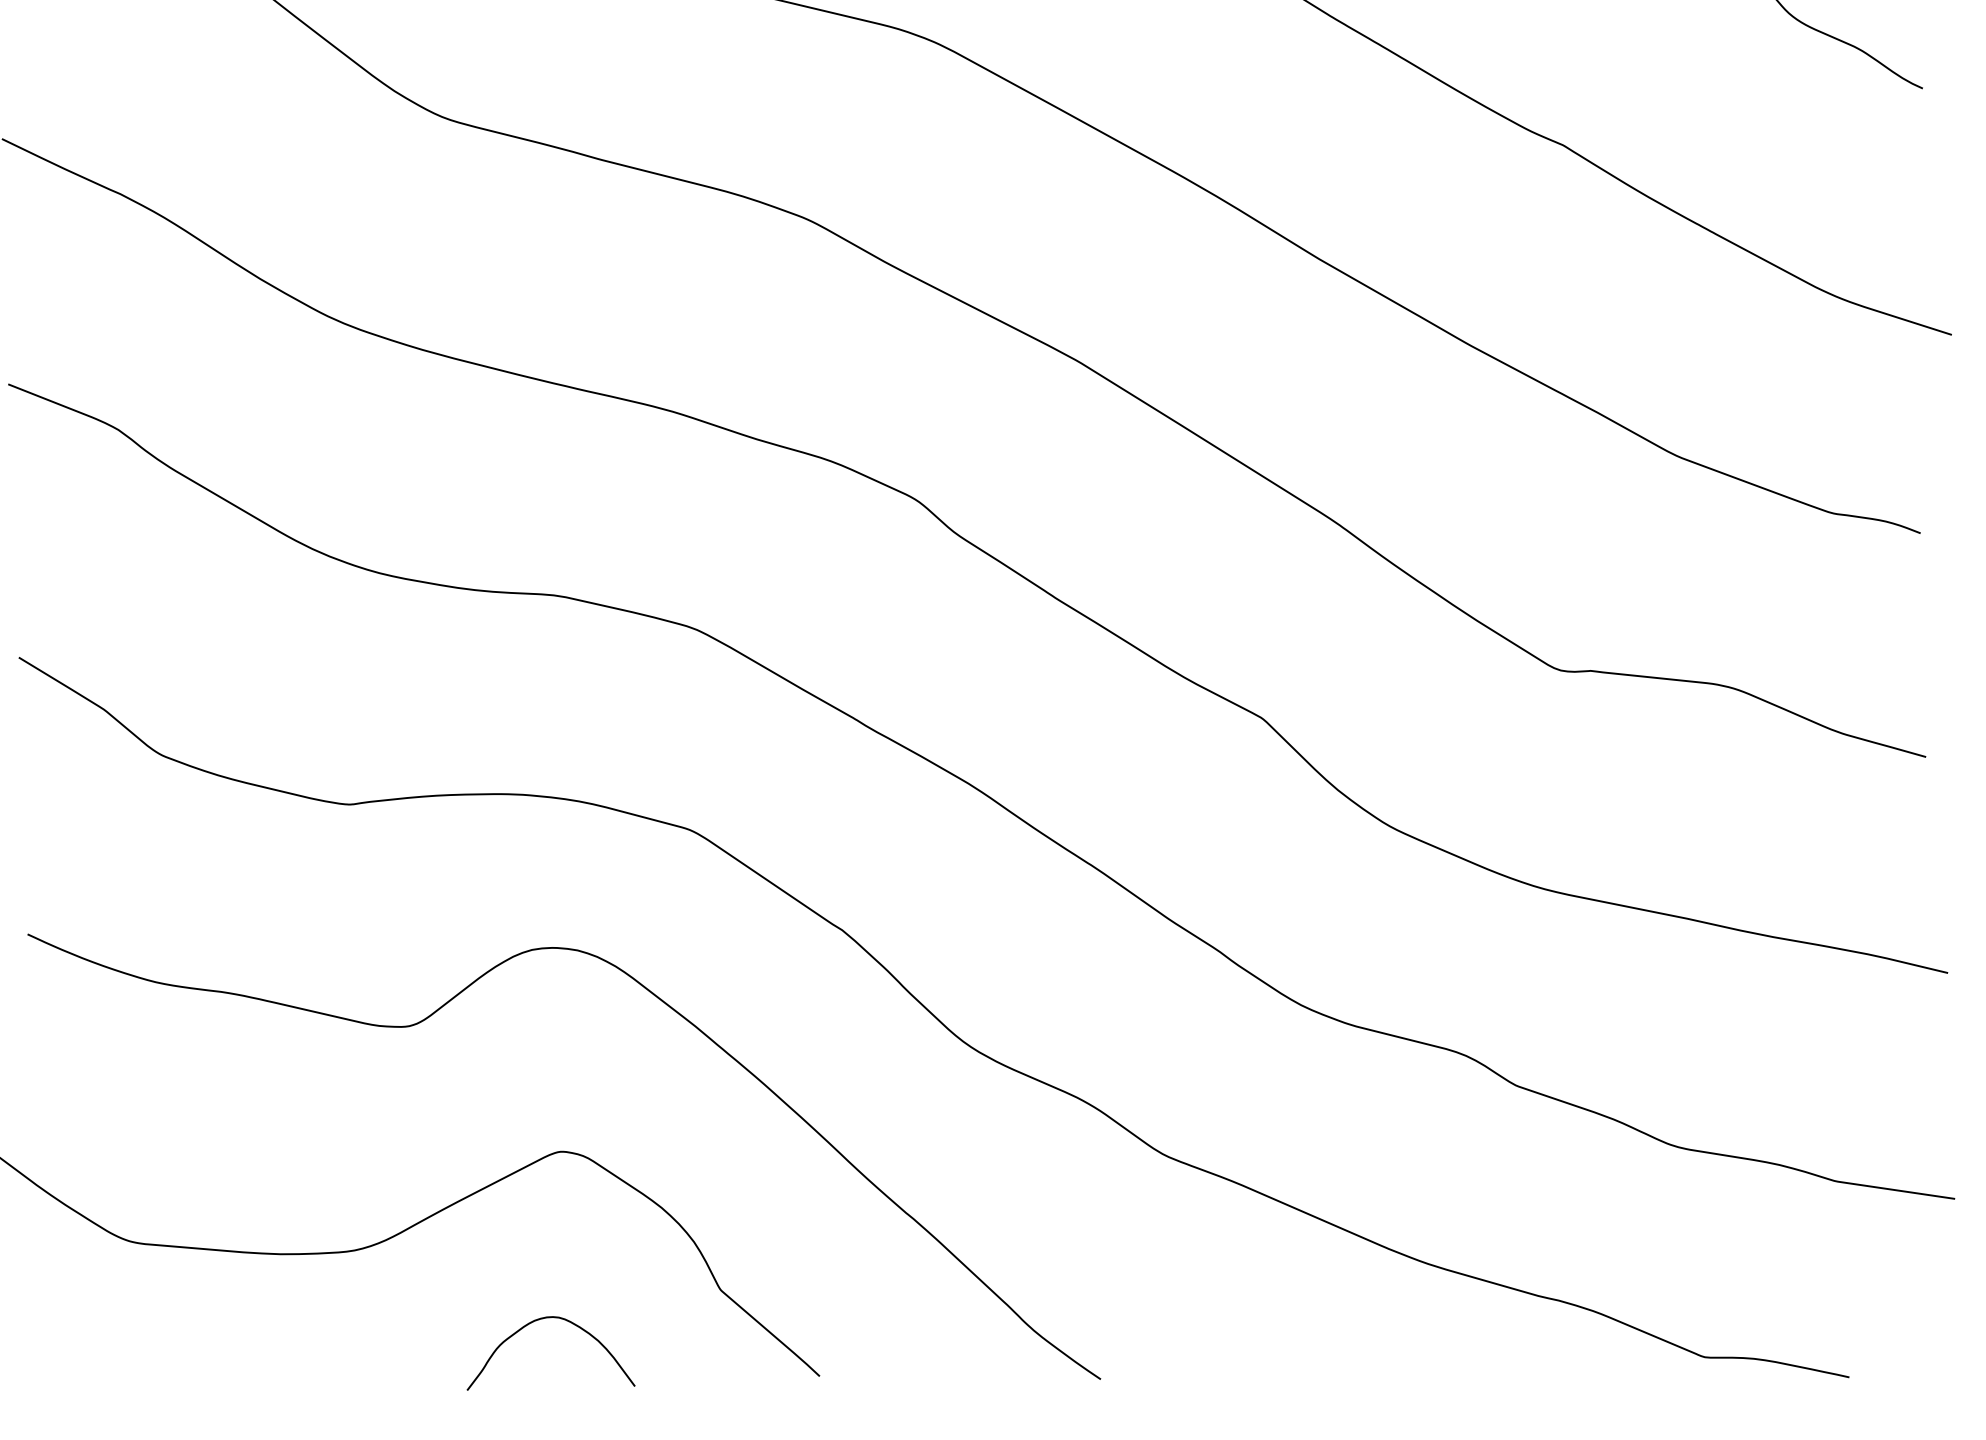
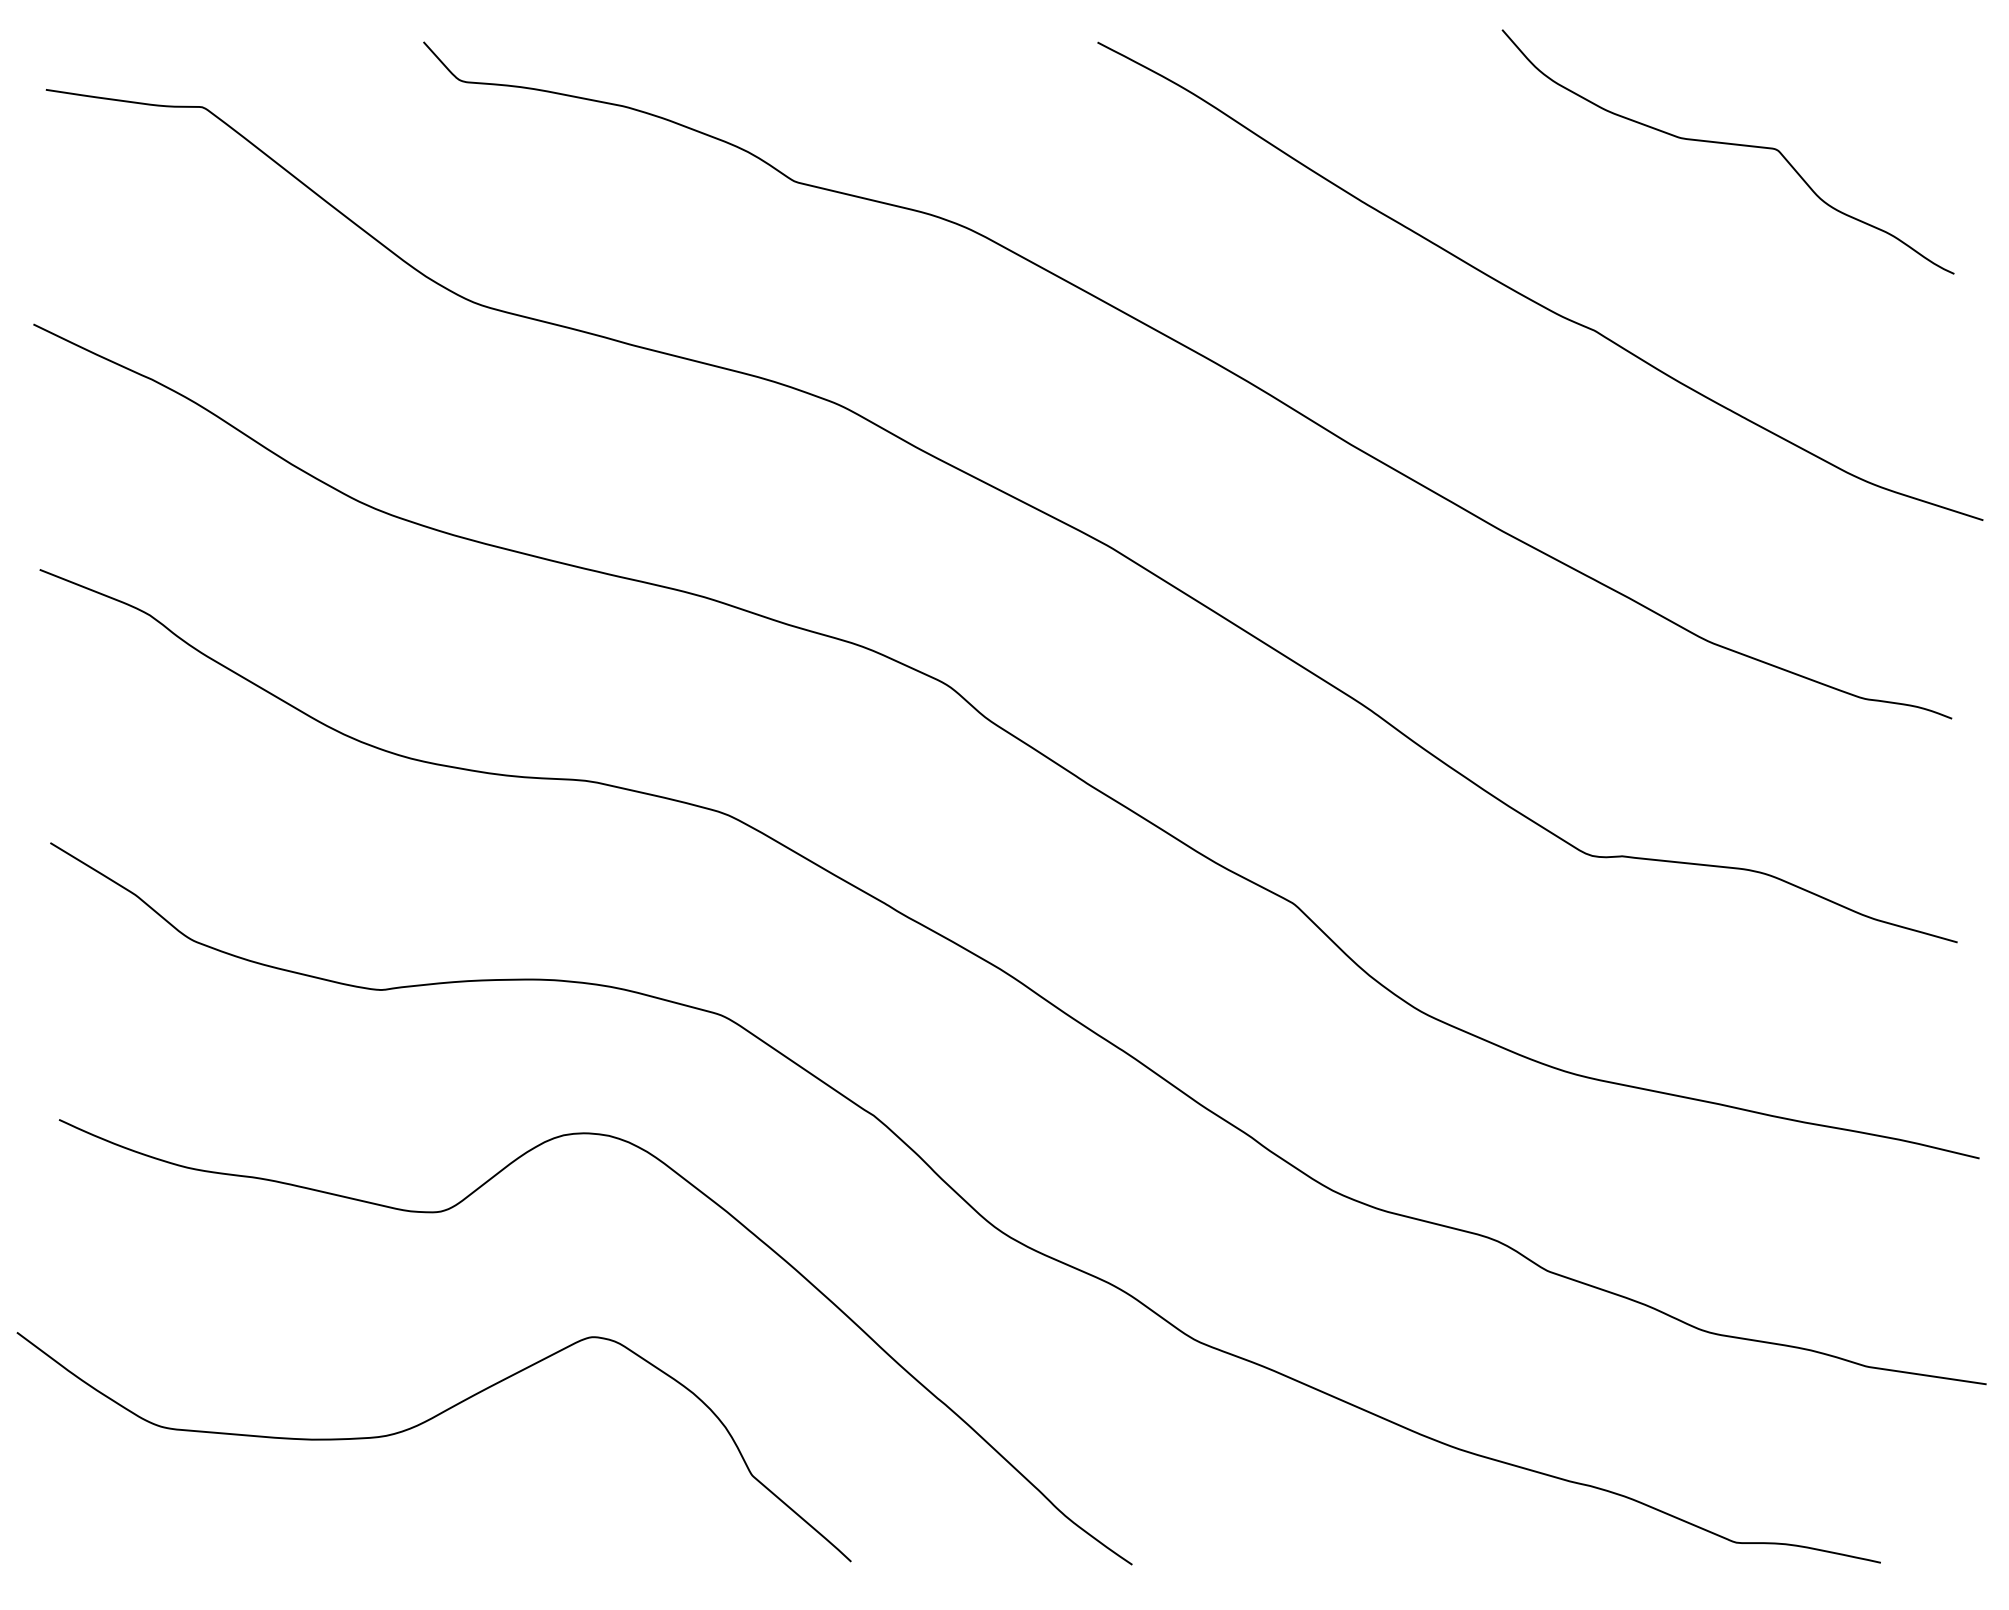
curve: (545, 1319) -> (576, 1504), removed

